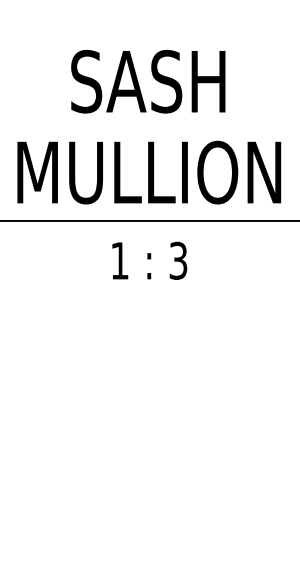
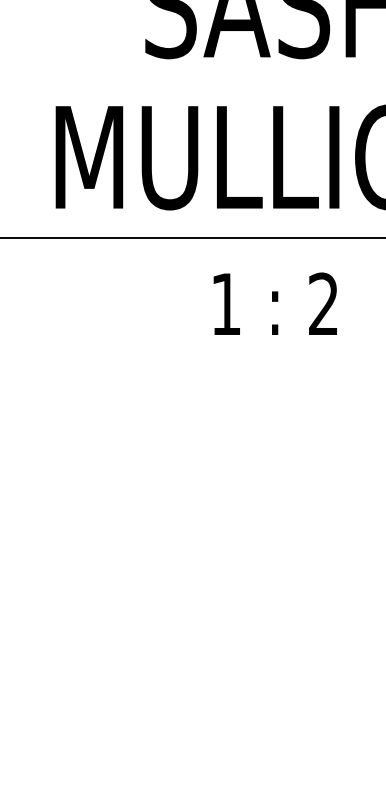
text: (178, 260) -> (323, 303), 3 -> 2

